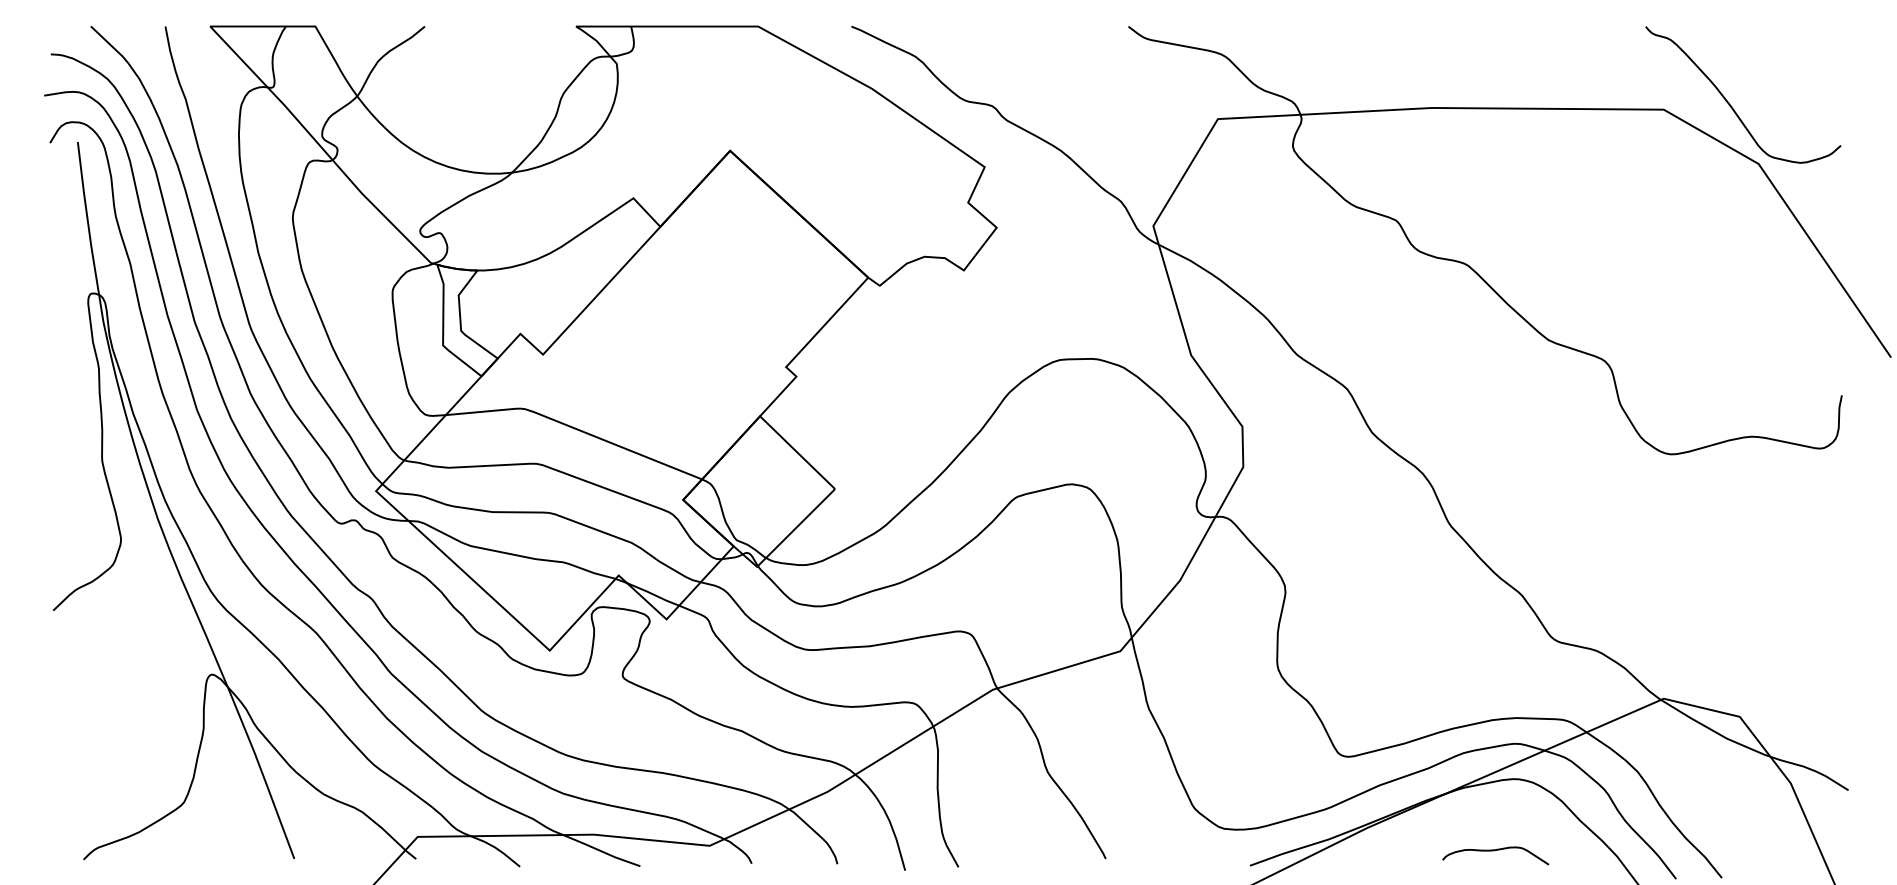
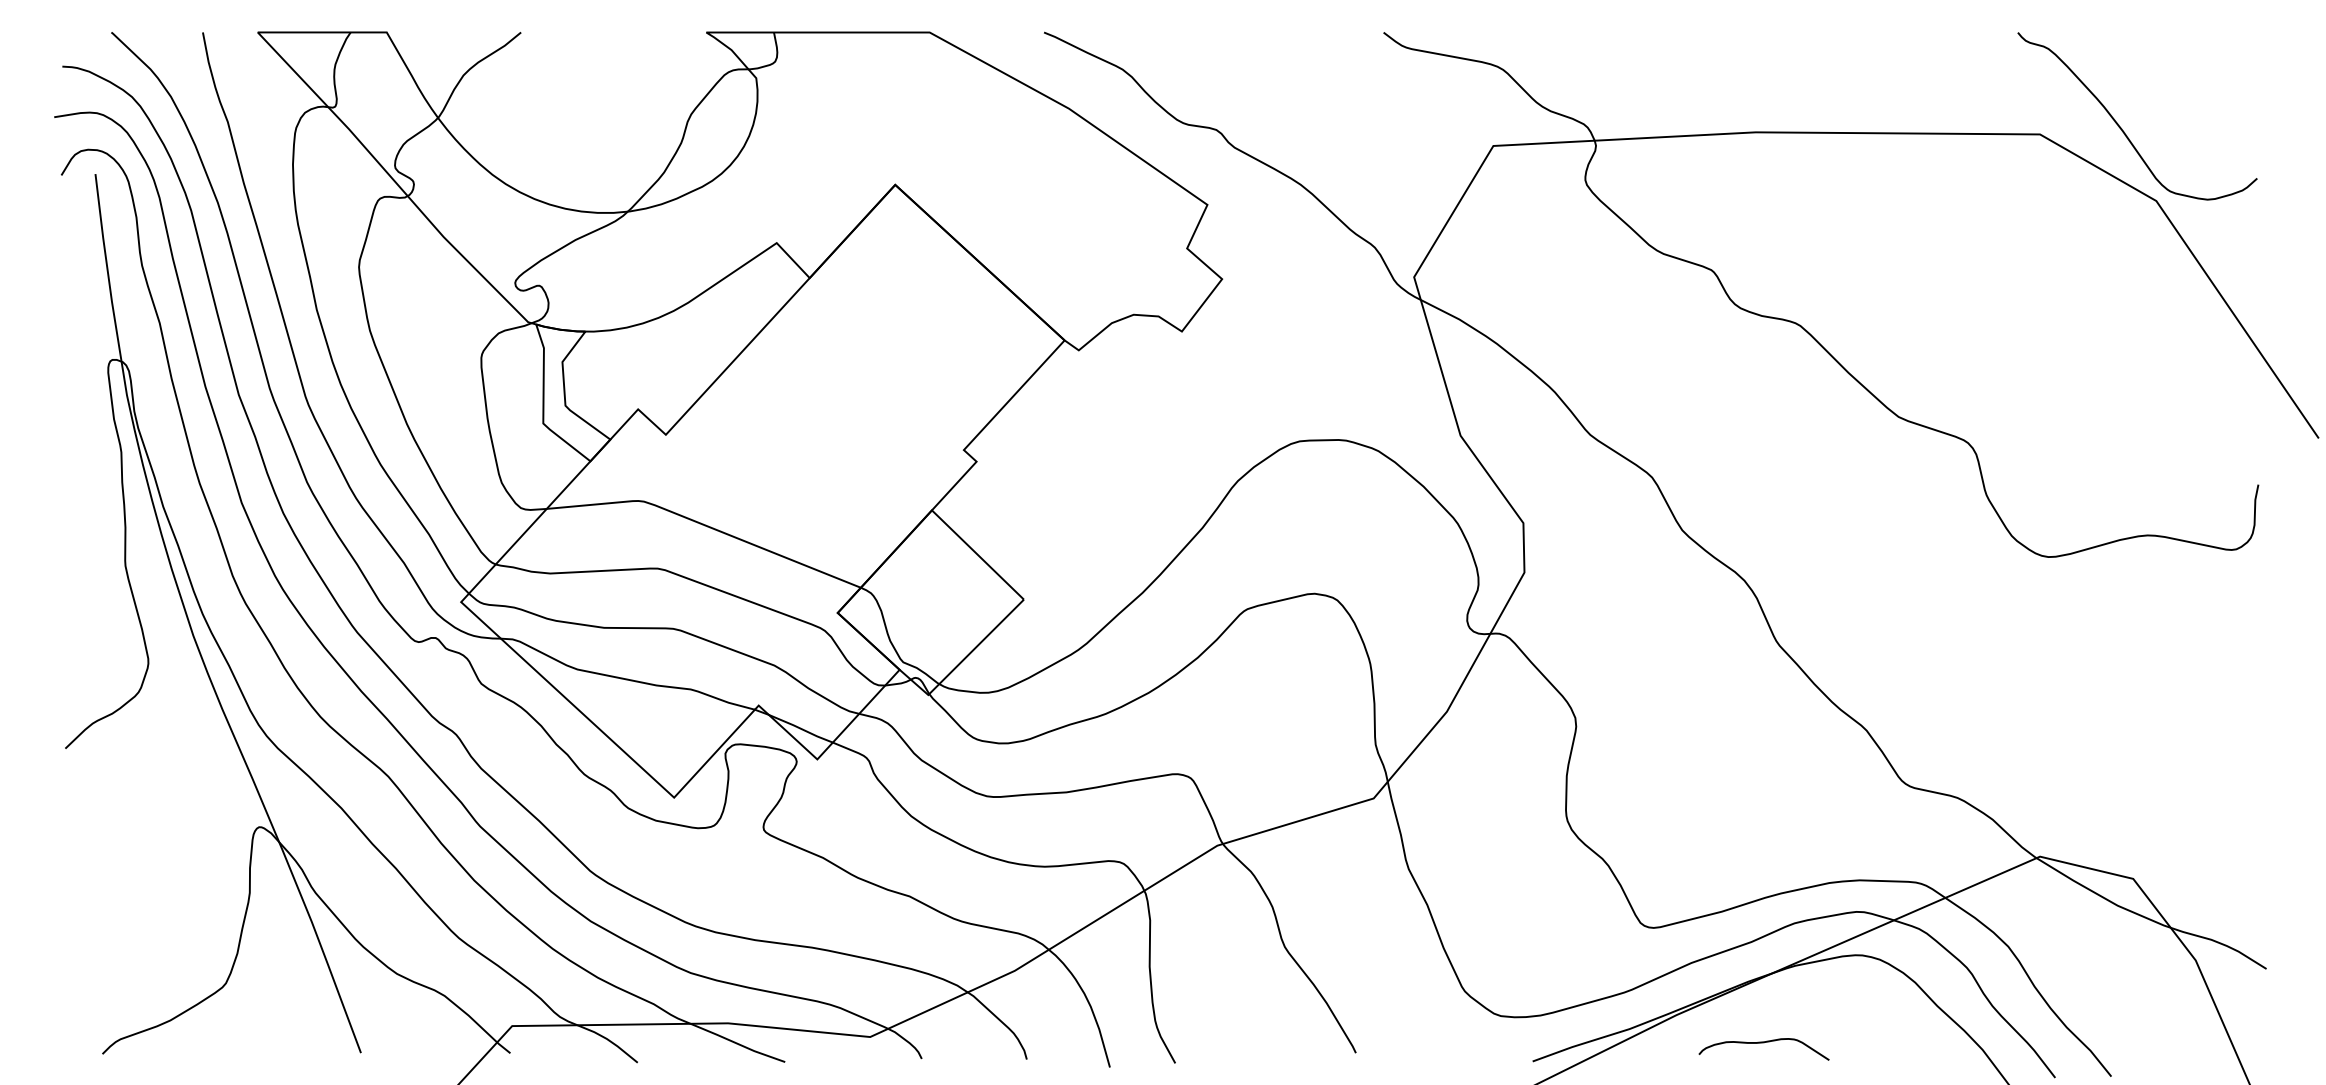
curve: (1494, 851) -> (1762, 1043), moved

